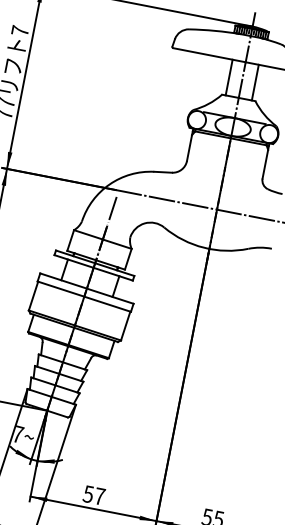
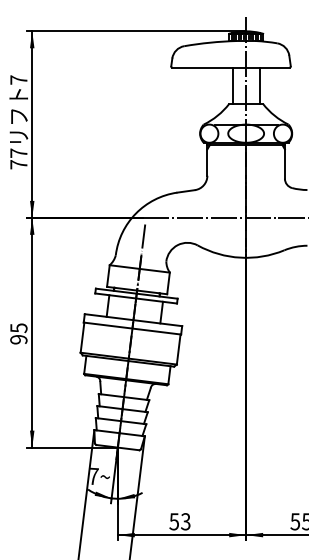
text: (99, 496) -> (185, 521), 57 -> 53

